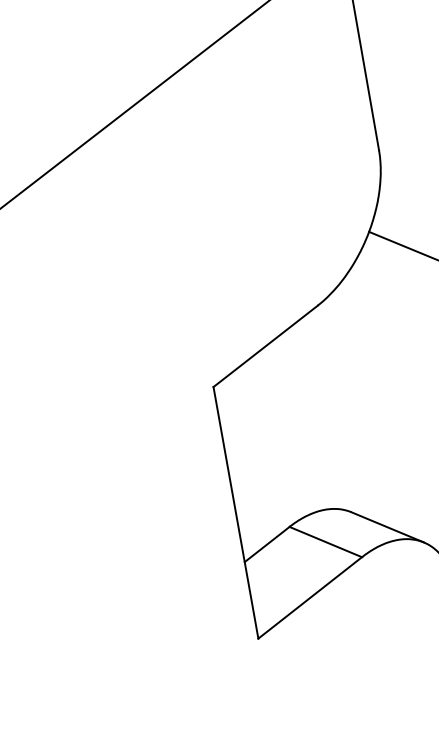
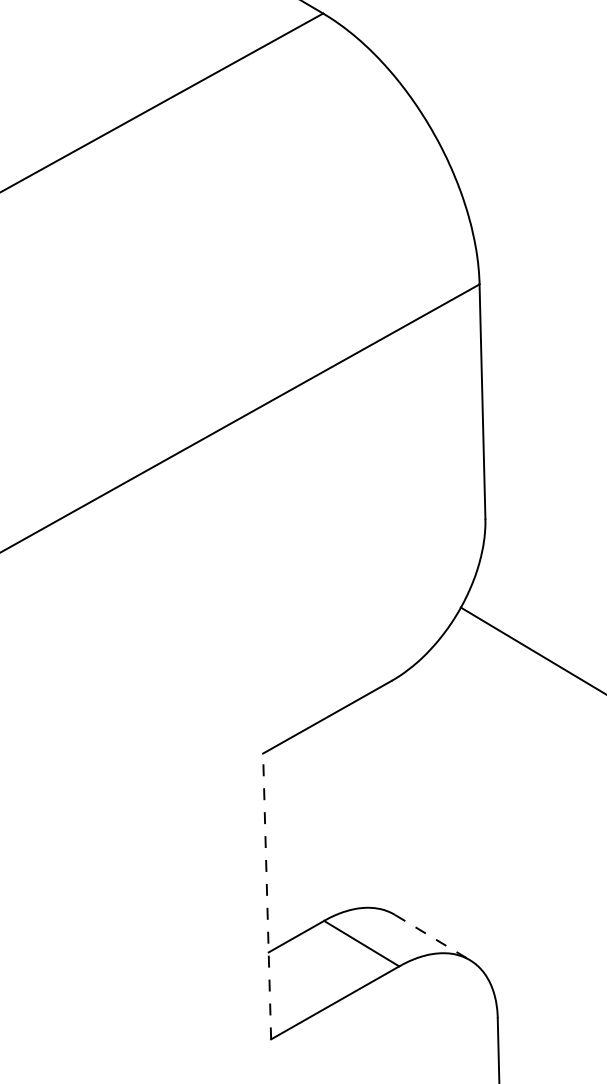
line: (236, 512) -> (267, 896), solid -> dashed
line: (387, 527) -> (432, 937), solid -> dashed

